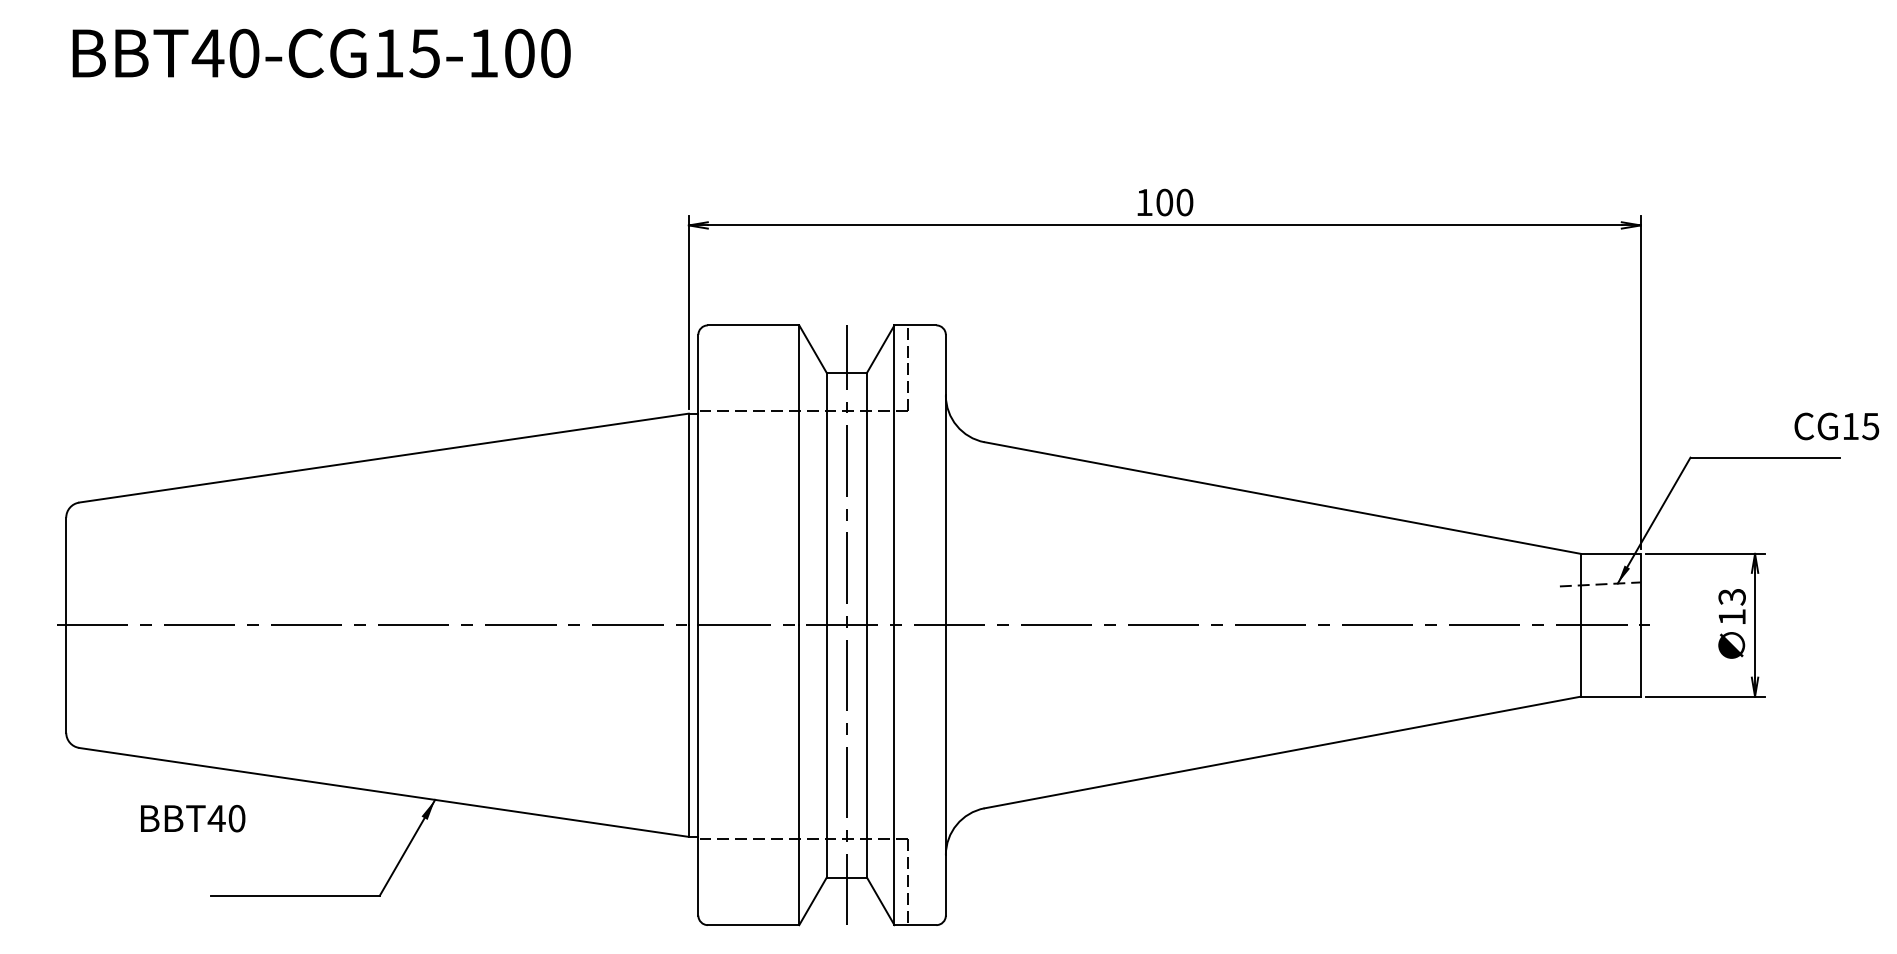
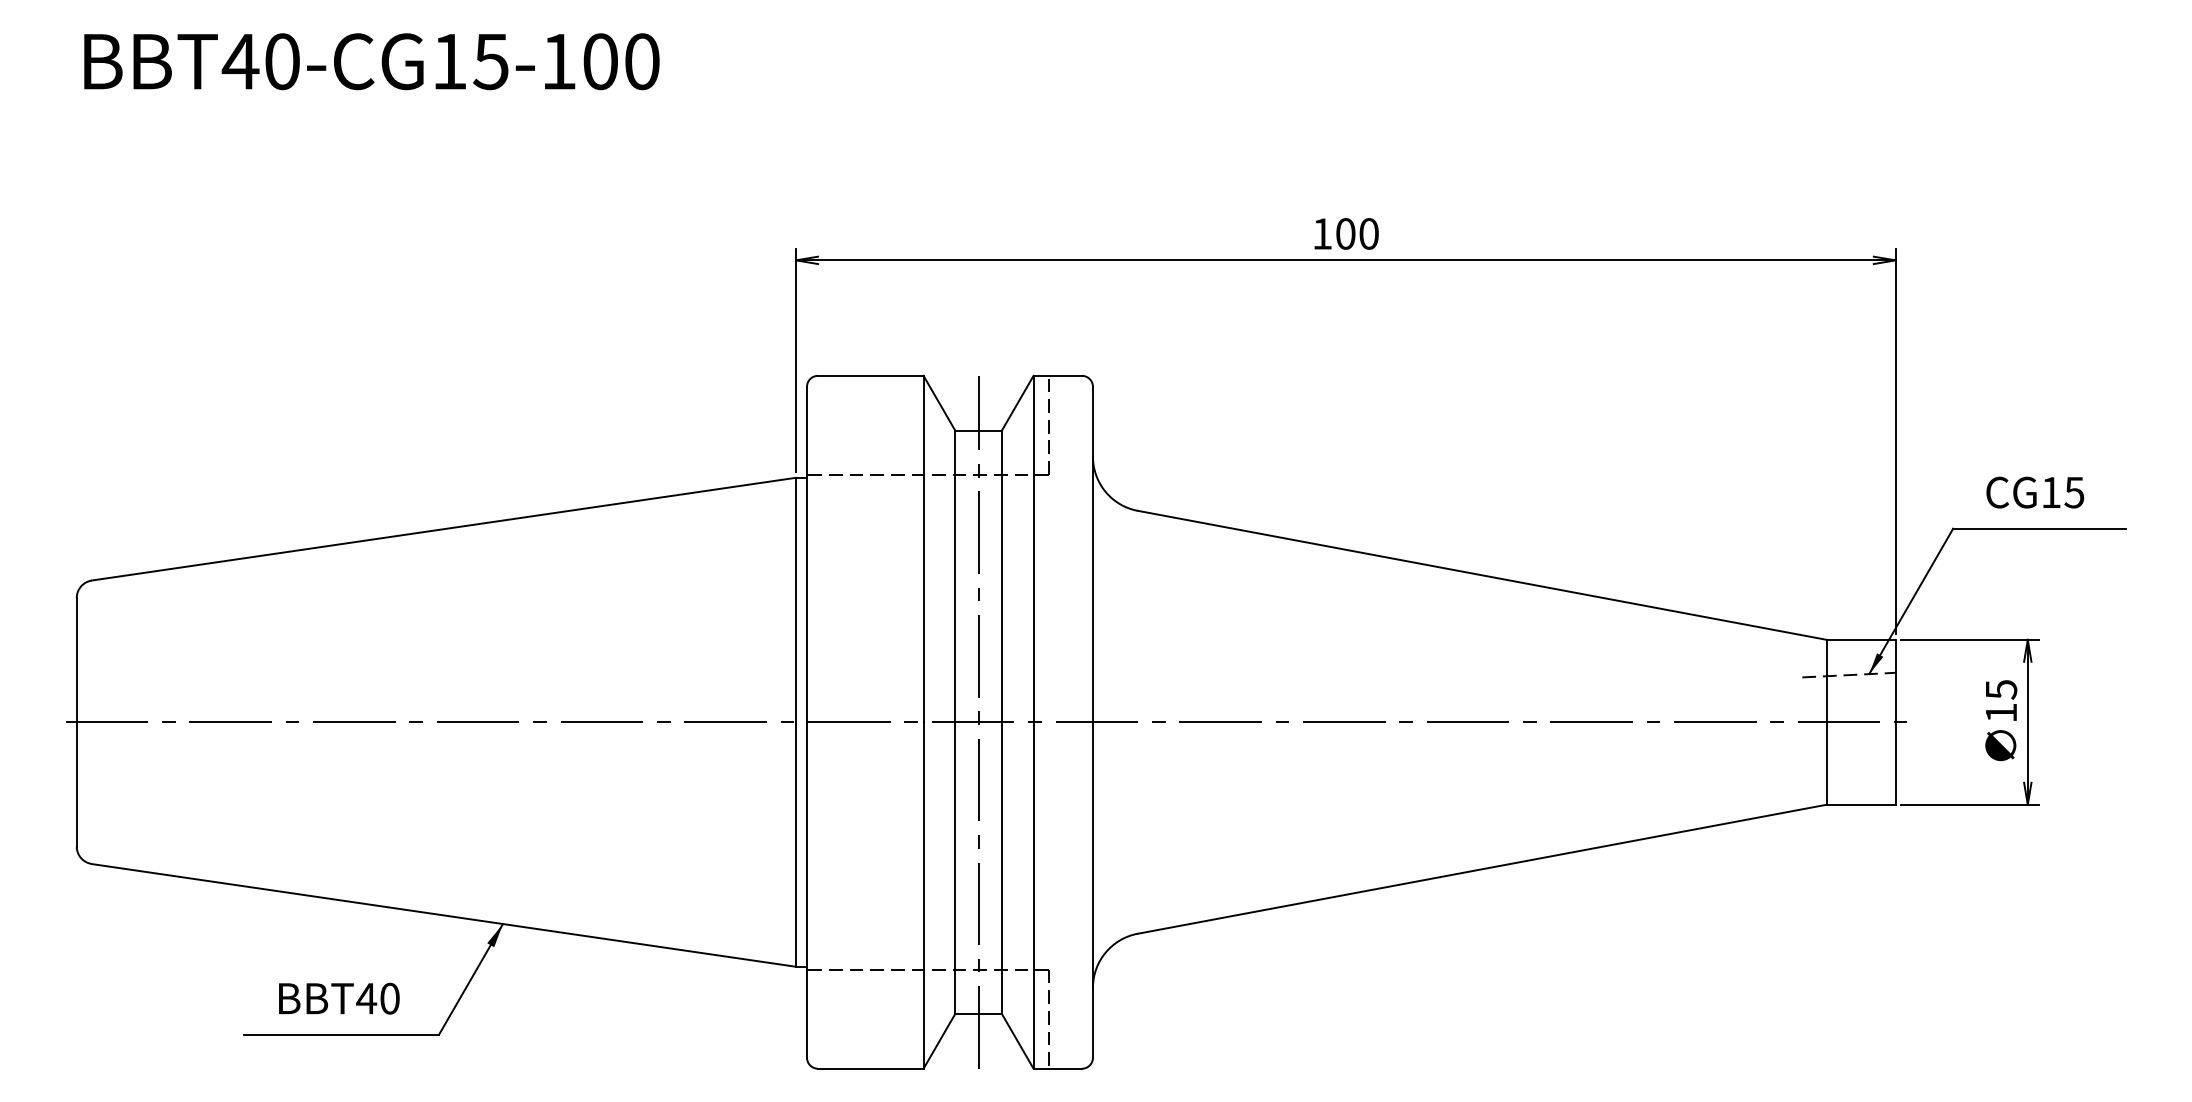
text: (1837, 426) -> (2035, 492), moved
text: (1731, 596) -> (2000, 689), 13 -> 15
text: (193, 818) -> (339, 998), moved

